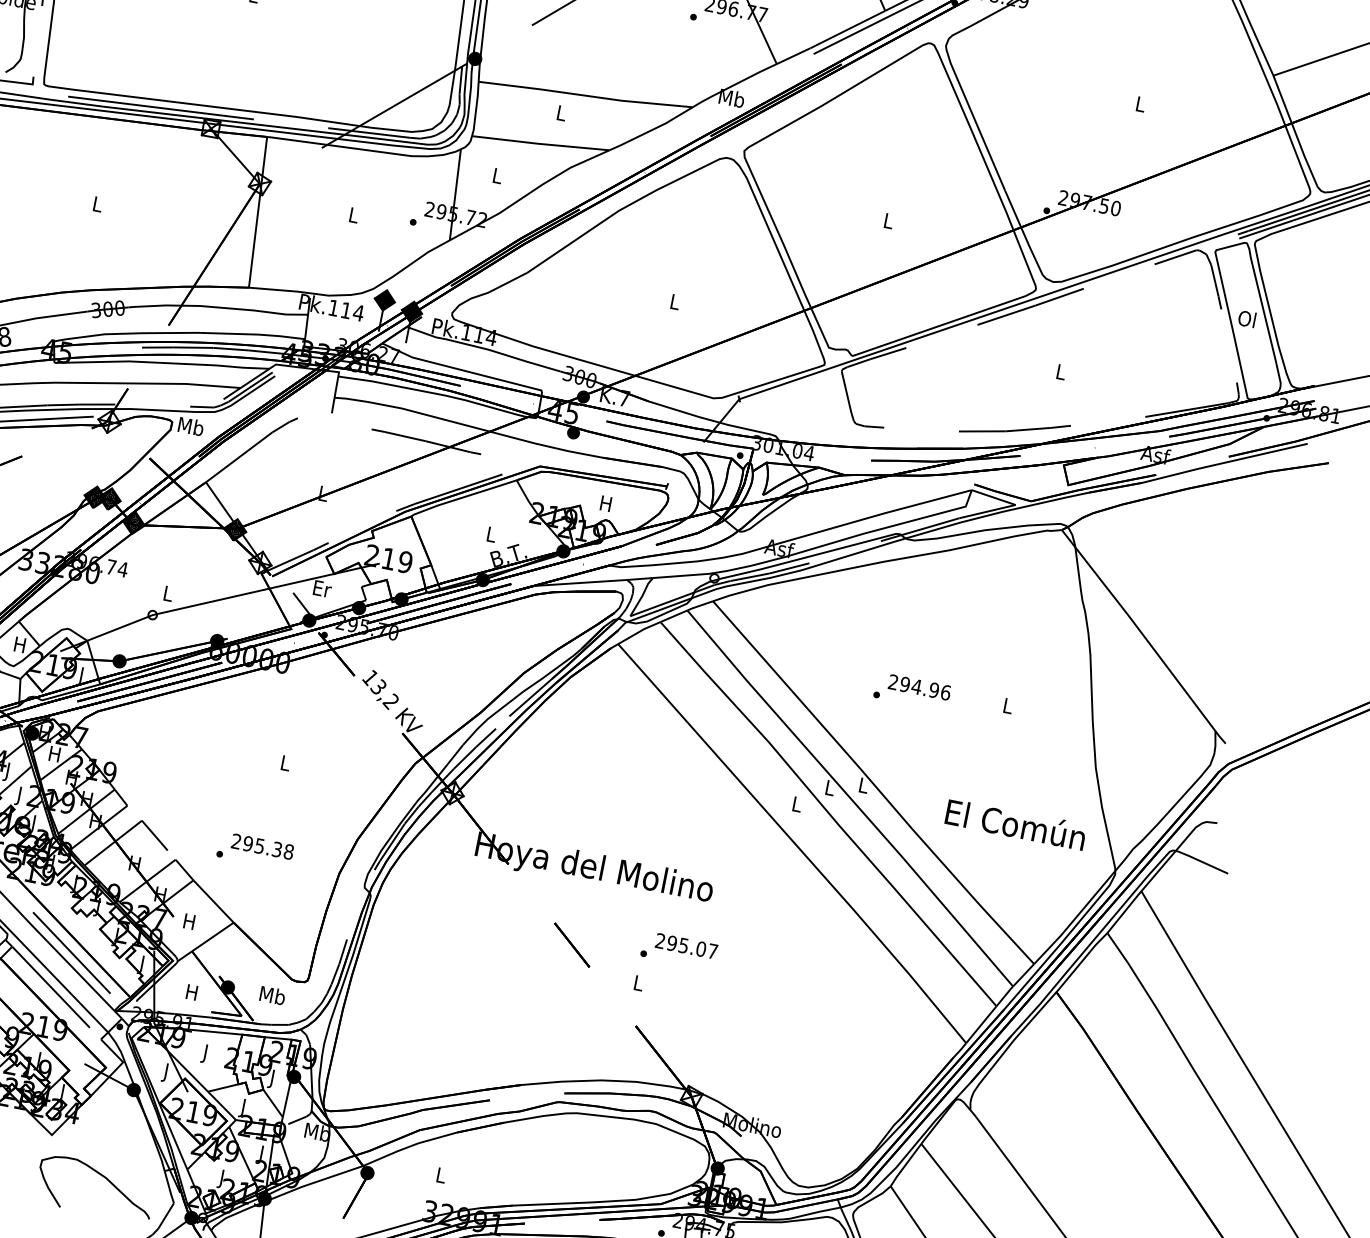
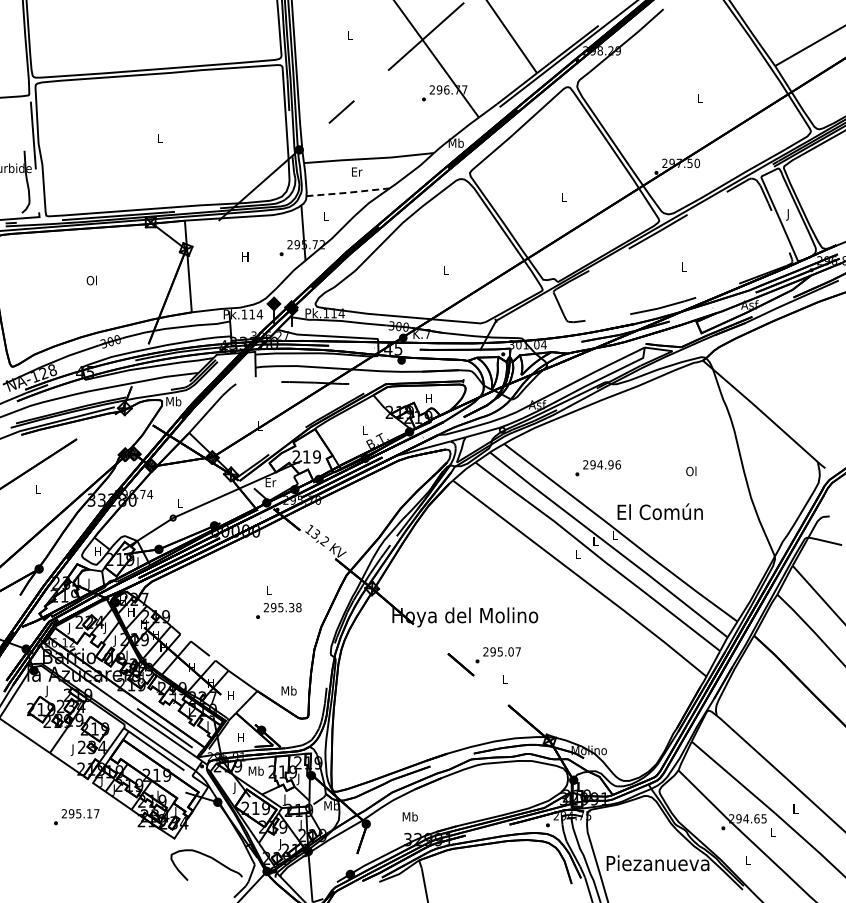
text: (562, 112) -> (357, 171), L -> Er
line: (539, 143) -> (347, 192), solid -> dashed
text: (96, 203) -> (91, 280), L -> Ol
text: (353, 214) -> (245, 256), L -> H
text: (1247, 320) -> (788, 214), Ol -> J
text: (911, 691) -> (597, 468), moved
text: (1007, 705) -> (691, 471), L -> Ol
text: (1014, 823) -> (659, 511), moved
text: (254, 850) -> (278, 610), moved
text: (678, 950) -> (497, 655), moved
text: (271, 994) -> (288, 690), moved
text: (204, 1053) -> (255, 772), J -> Mb
text: (439, 1174) -> (409, 816), L -> Mb

